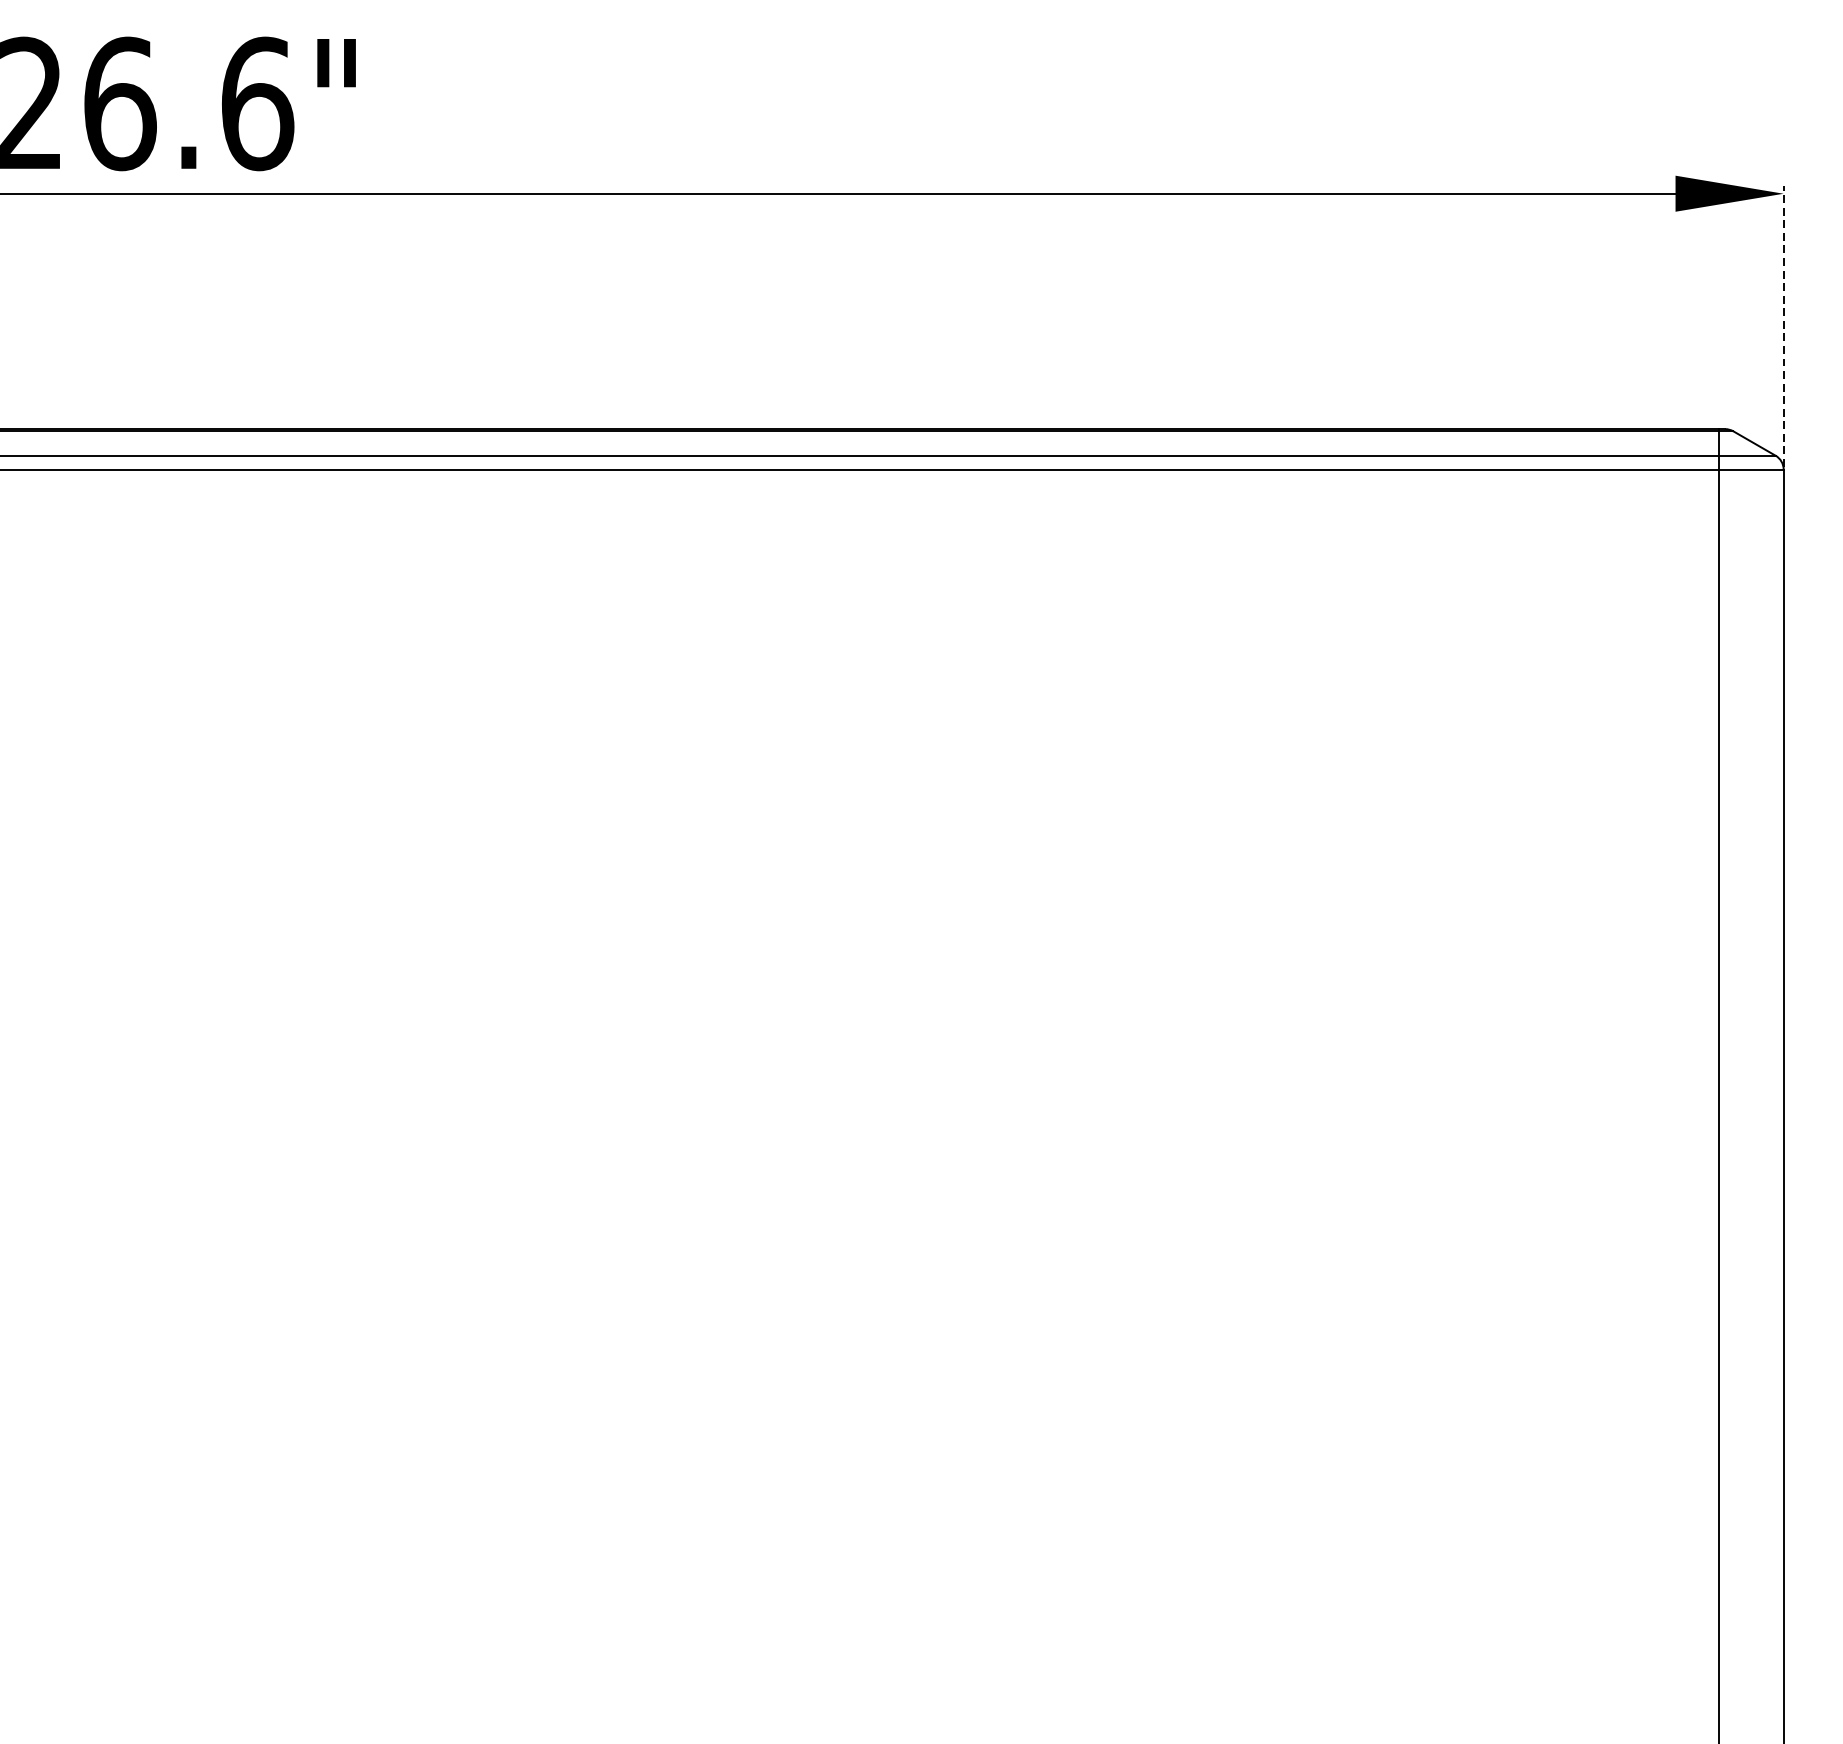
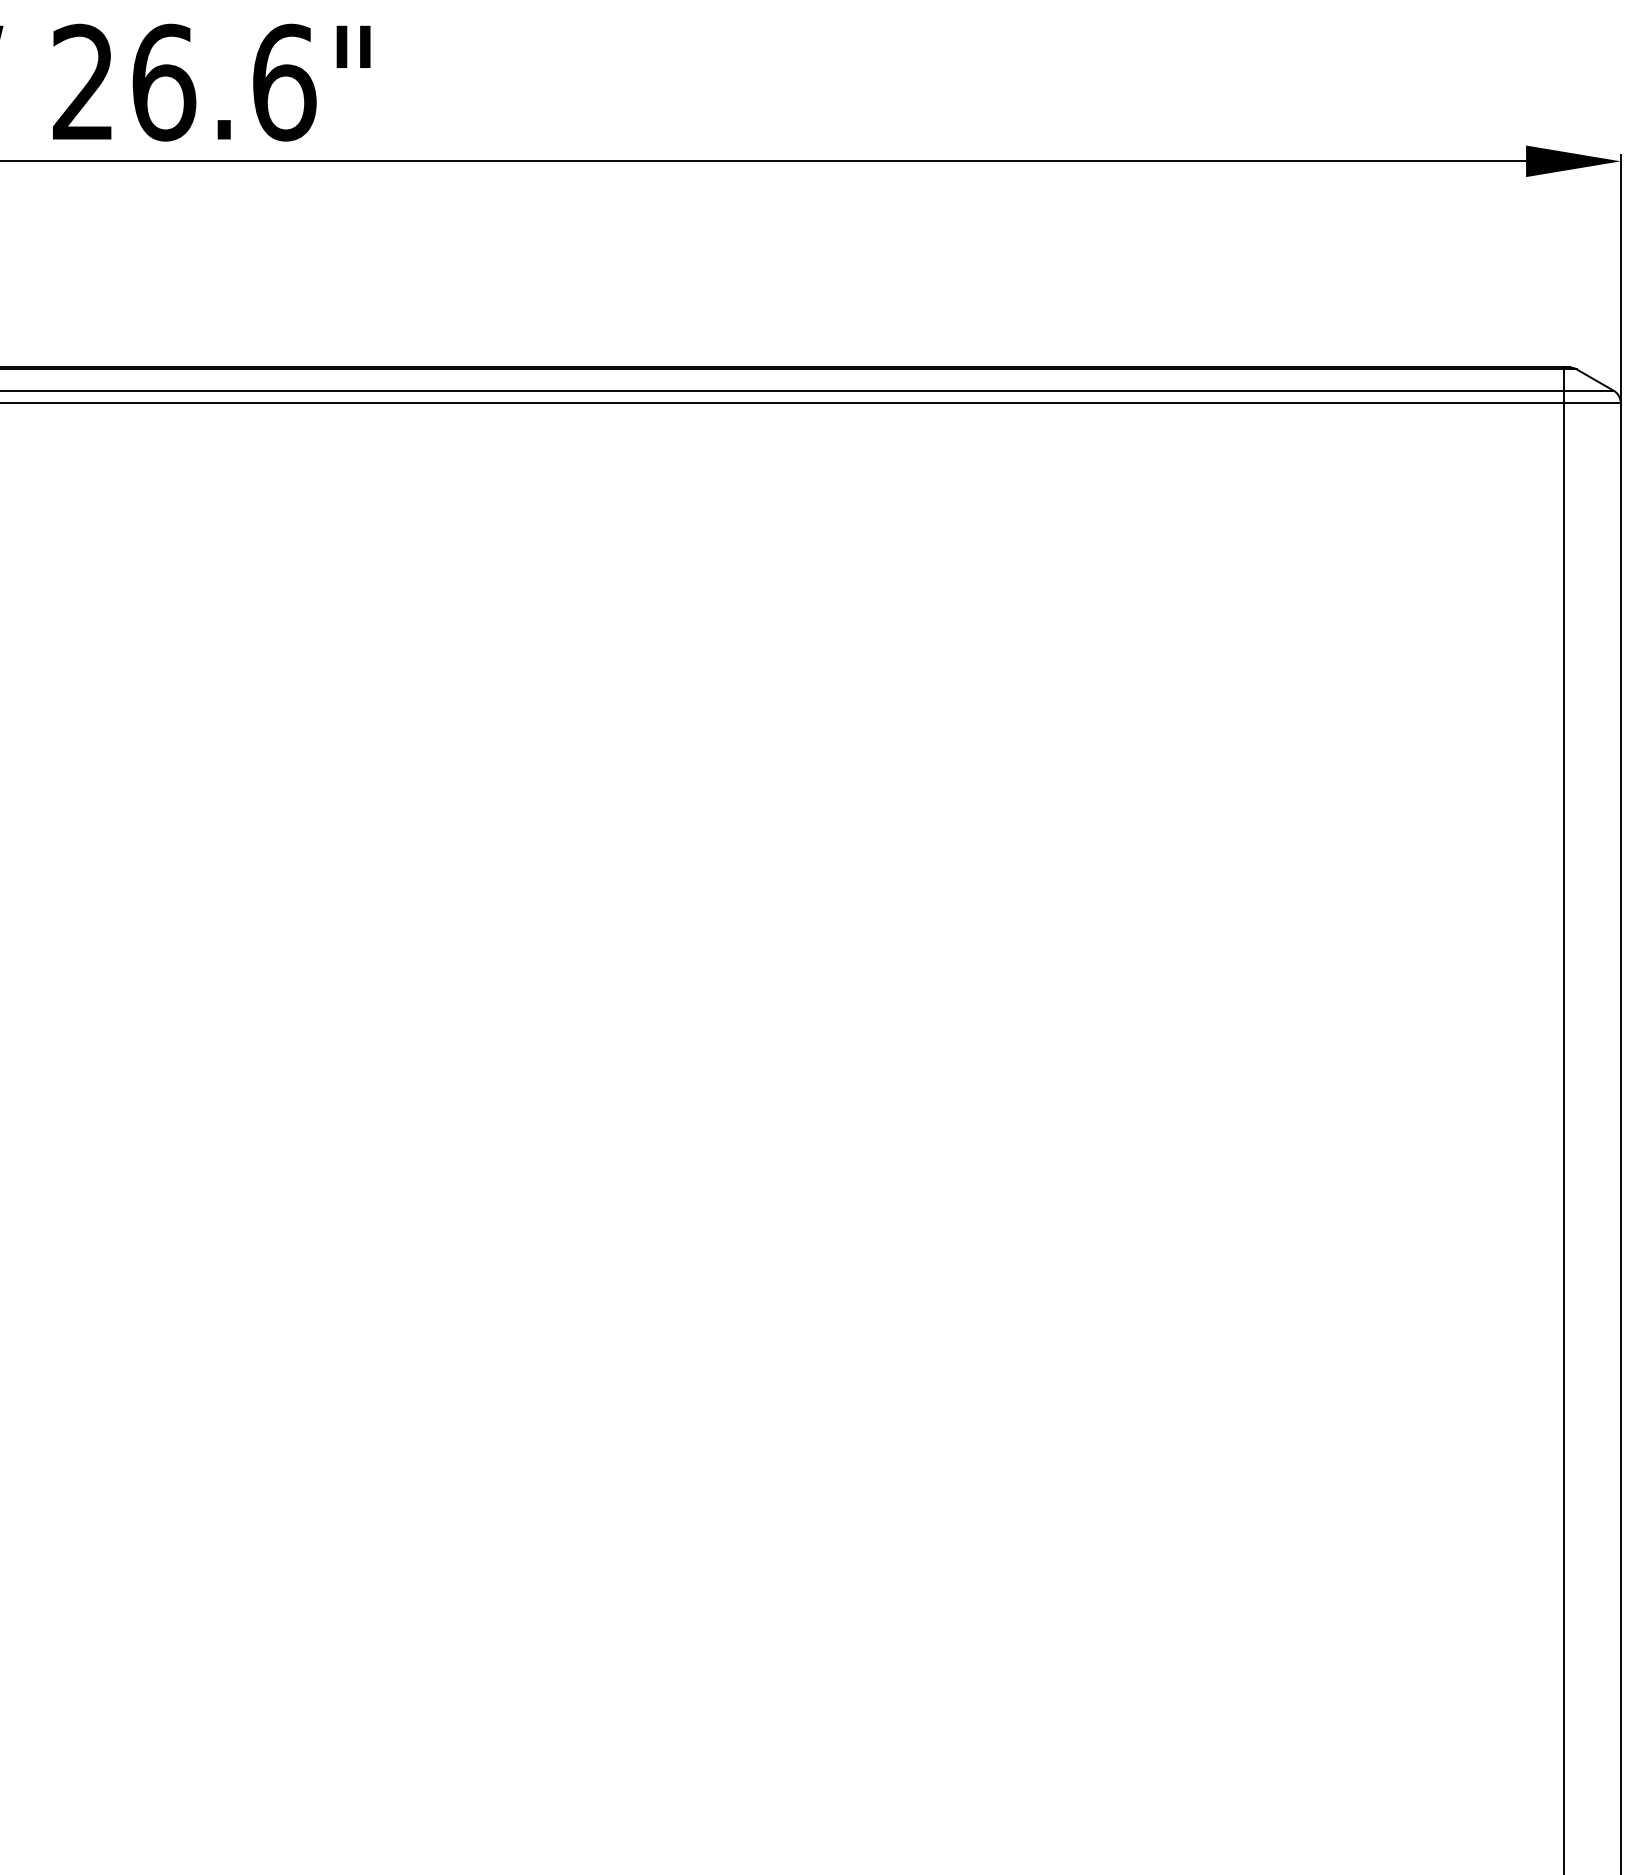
line: (1783, 326) -> (1620, 277), dashed -> solid

